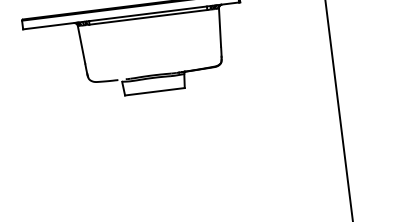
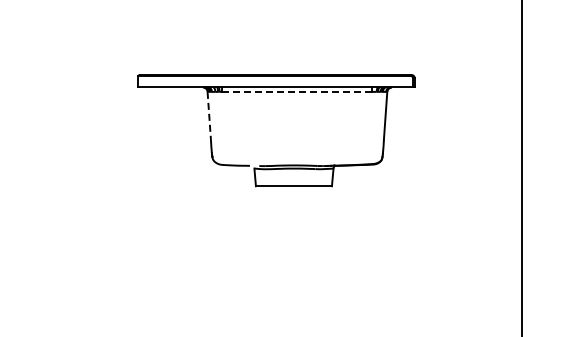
line: (147, 17) -> (296, 91), solid -> dashed
line: (81, 45) -> (209, 116), solid -> dashed

